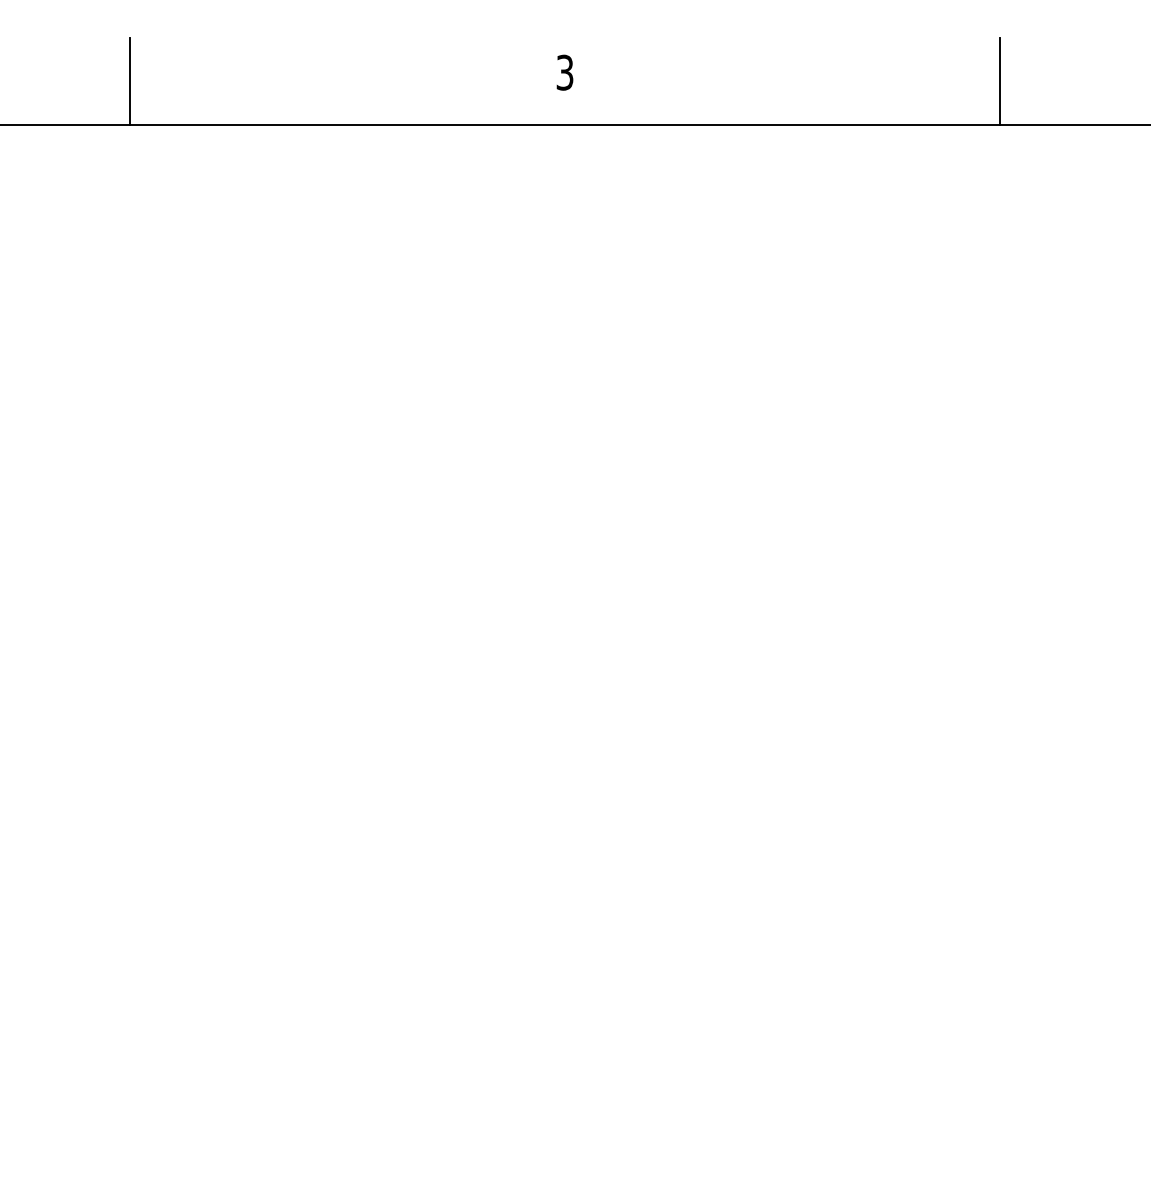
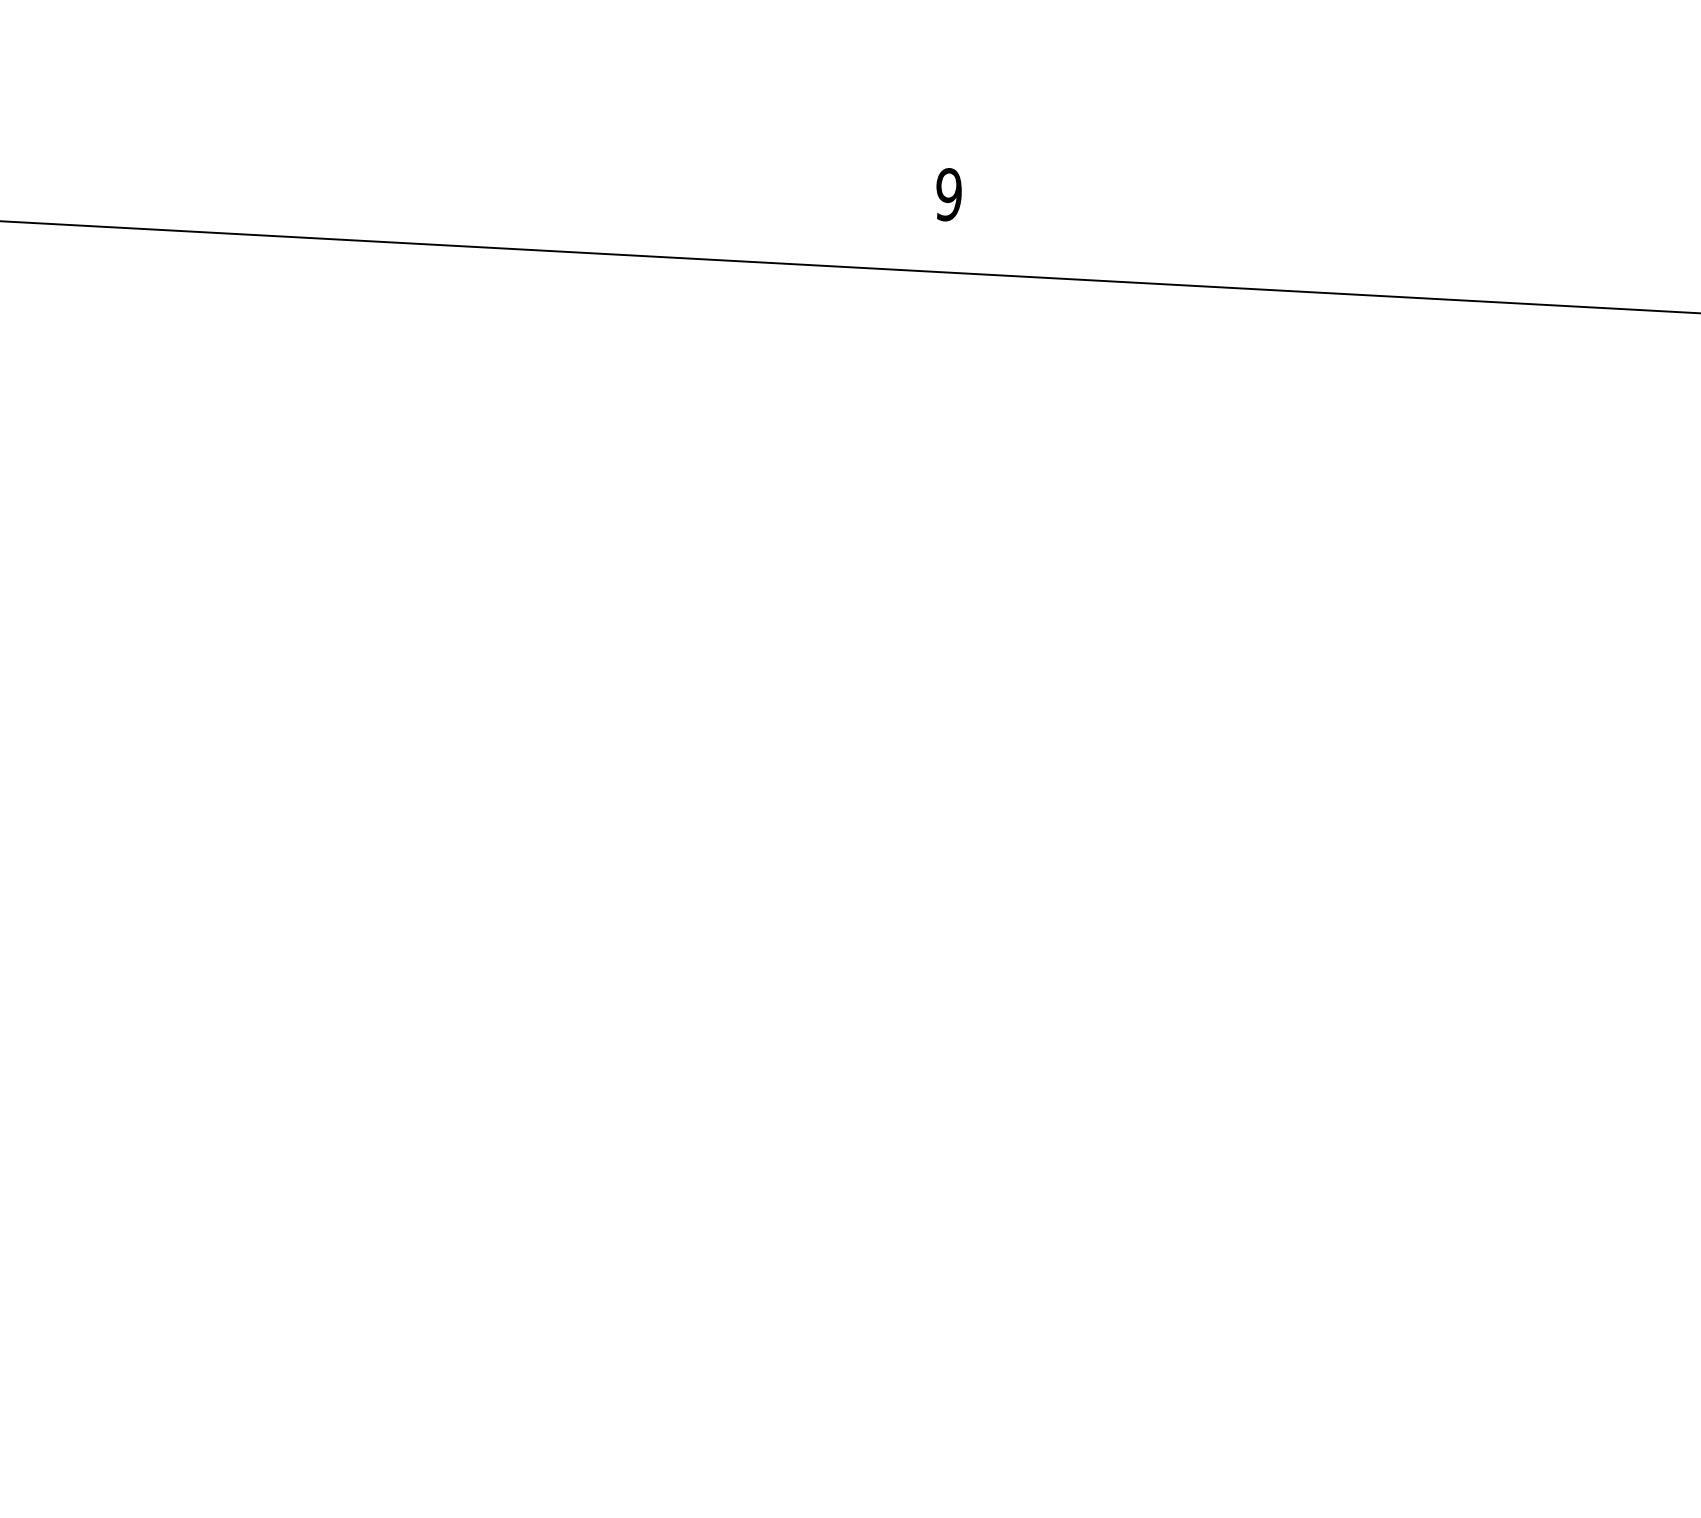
text: (564, 72) -> (948, 194), 3 -> 9
line: (130, 80) -> (302, 171), removed
line: (1000, 80) -> (1595, 241), removed

